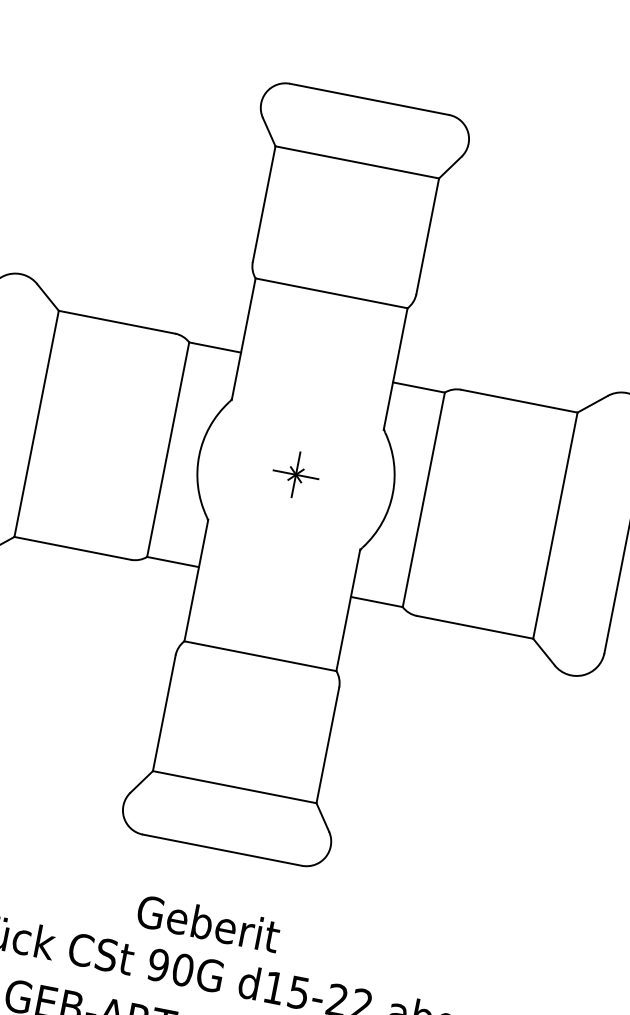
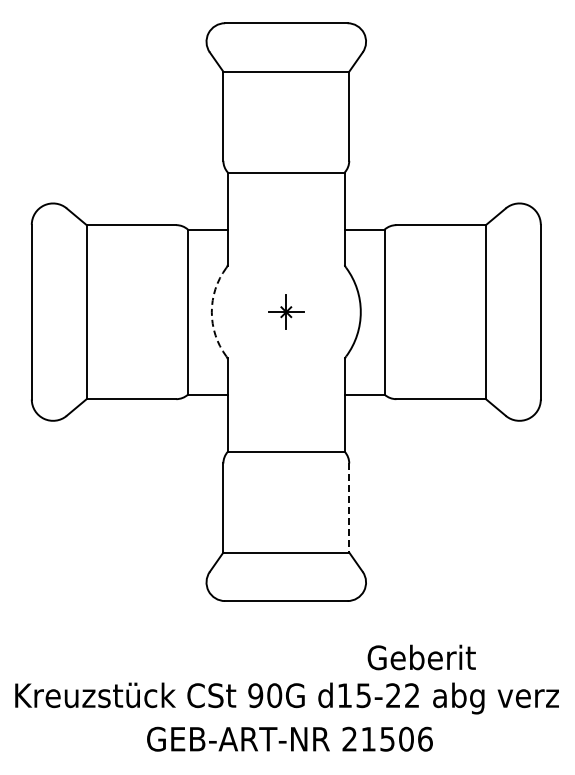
arc: (198, 456) -> (211, 312), solid -> dashed
line: (328, 746) -> (349, 508), solid -> dashed
text: (208, 923) -> (421, 657), moved

